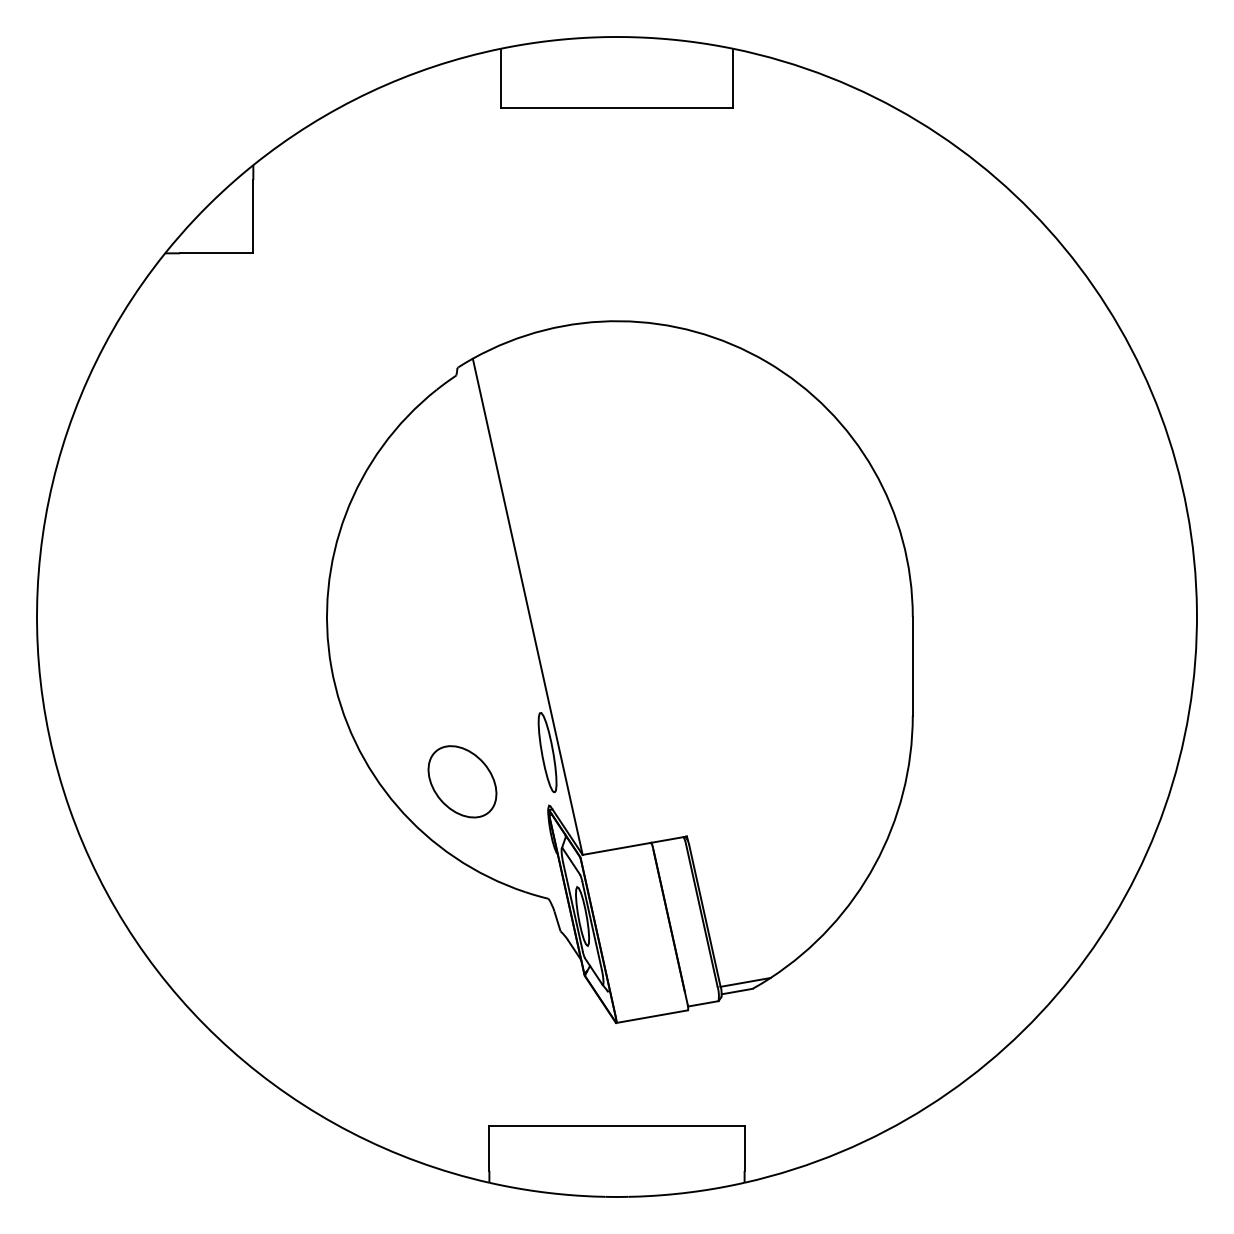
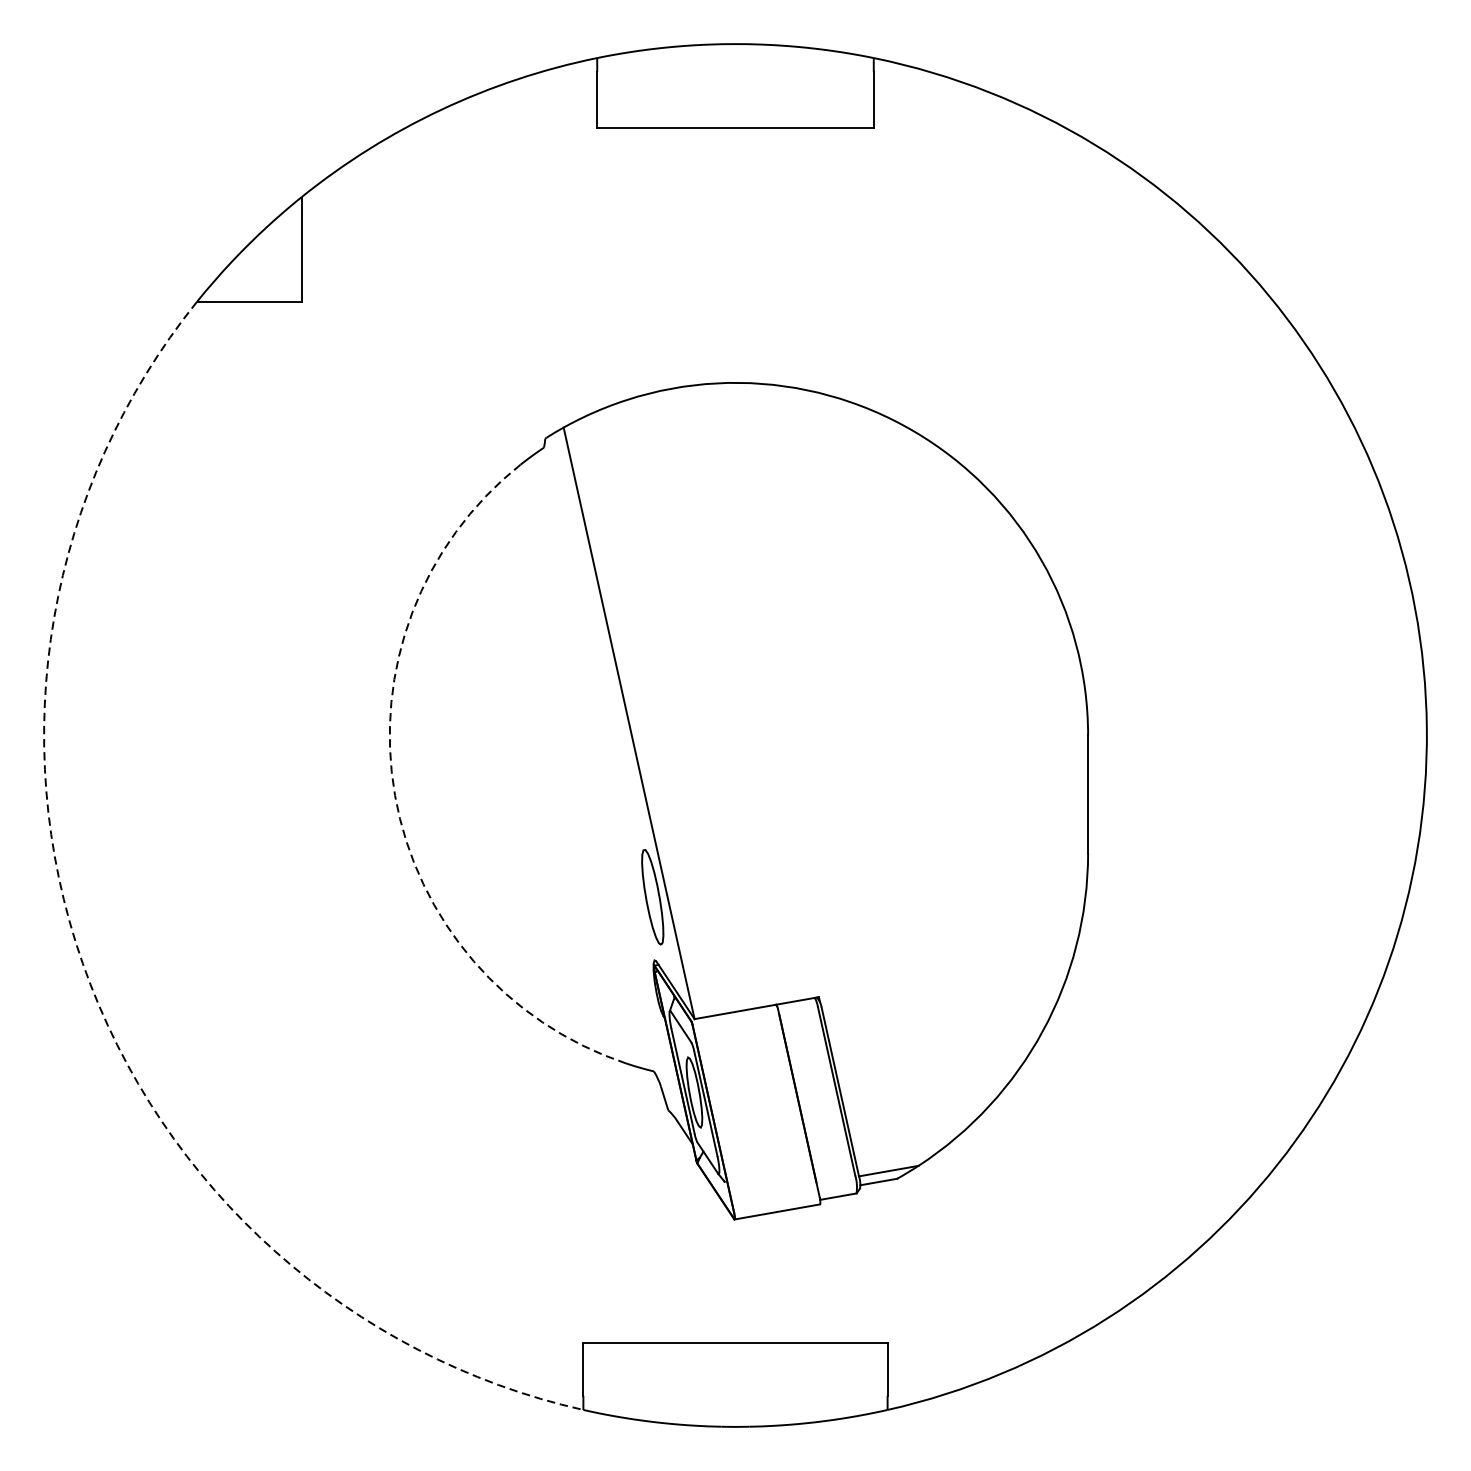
arc: (331, 667) -> (395, 795), solid -> dashed
part: (462, 781) -> (551, 931), removed
arc: (69, 808) -> (82, 963), solid -> dashed

